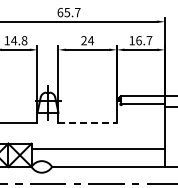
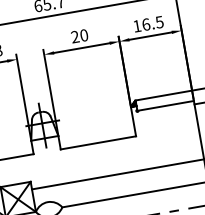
text: (90, 40) -> (83, 35), 24 -> 20
text: (149, 40) -> (159, 22), 16.7 -> 16.5
line: (88, 123) -> (99, 143), dashed -> solid

